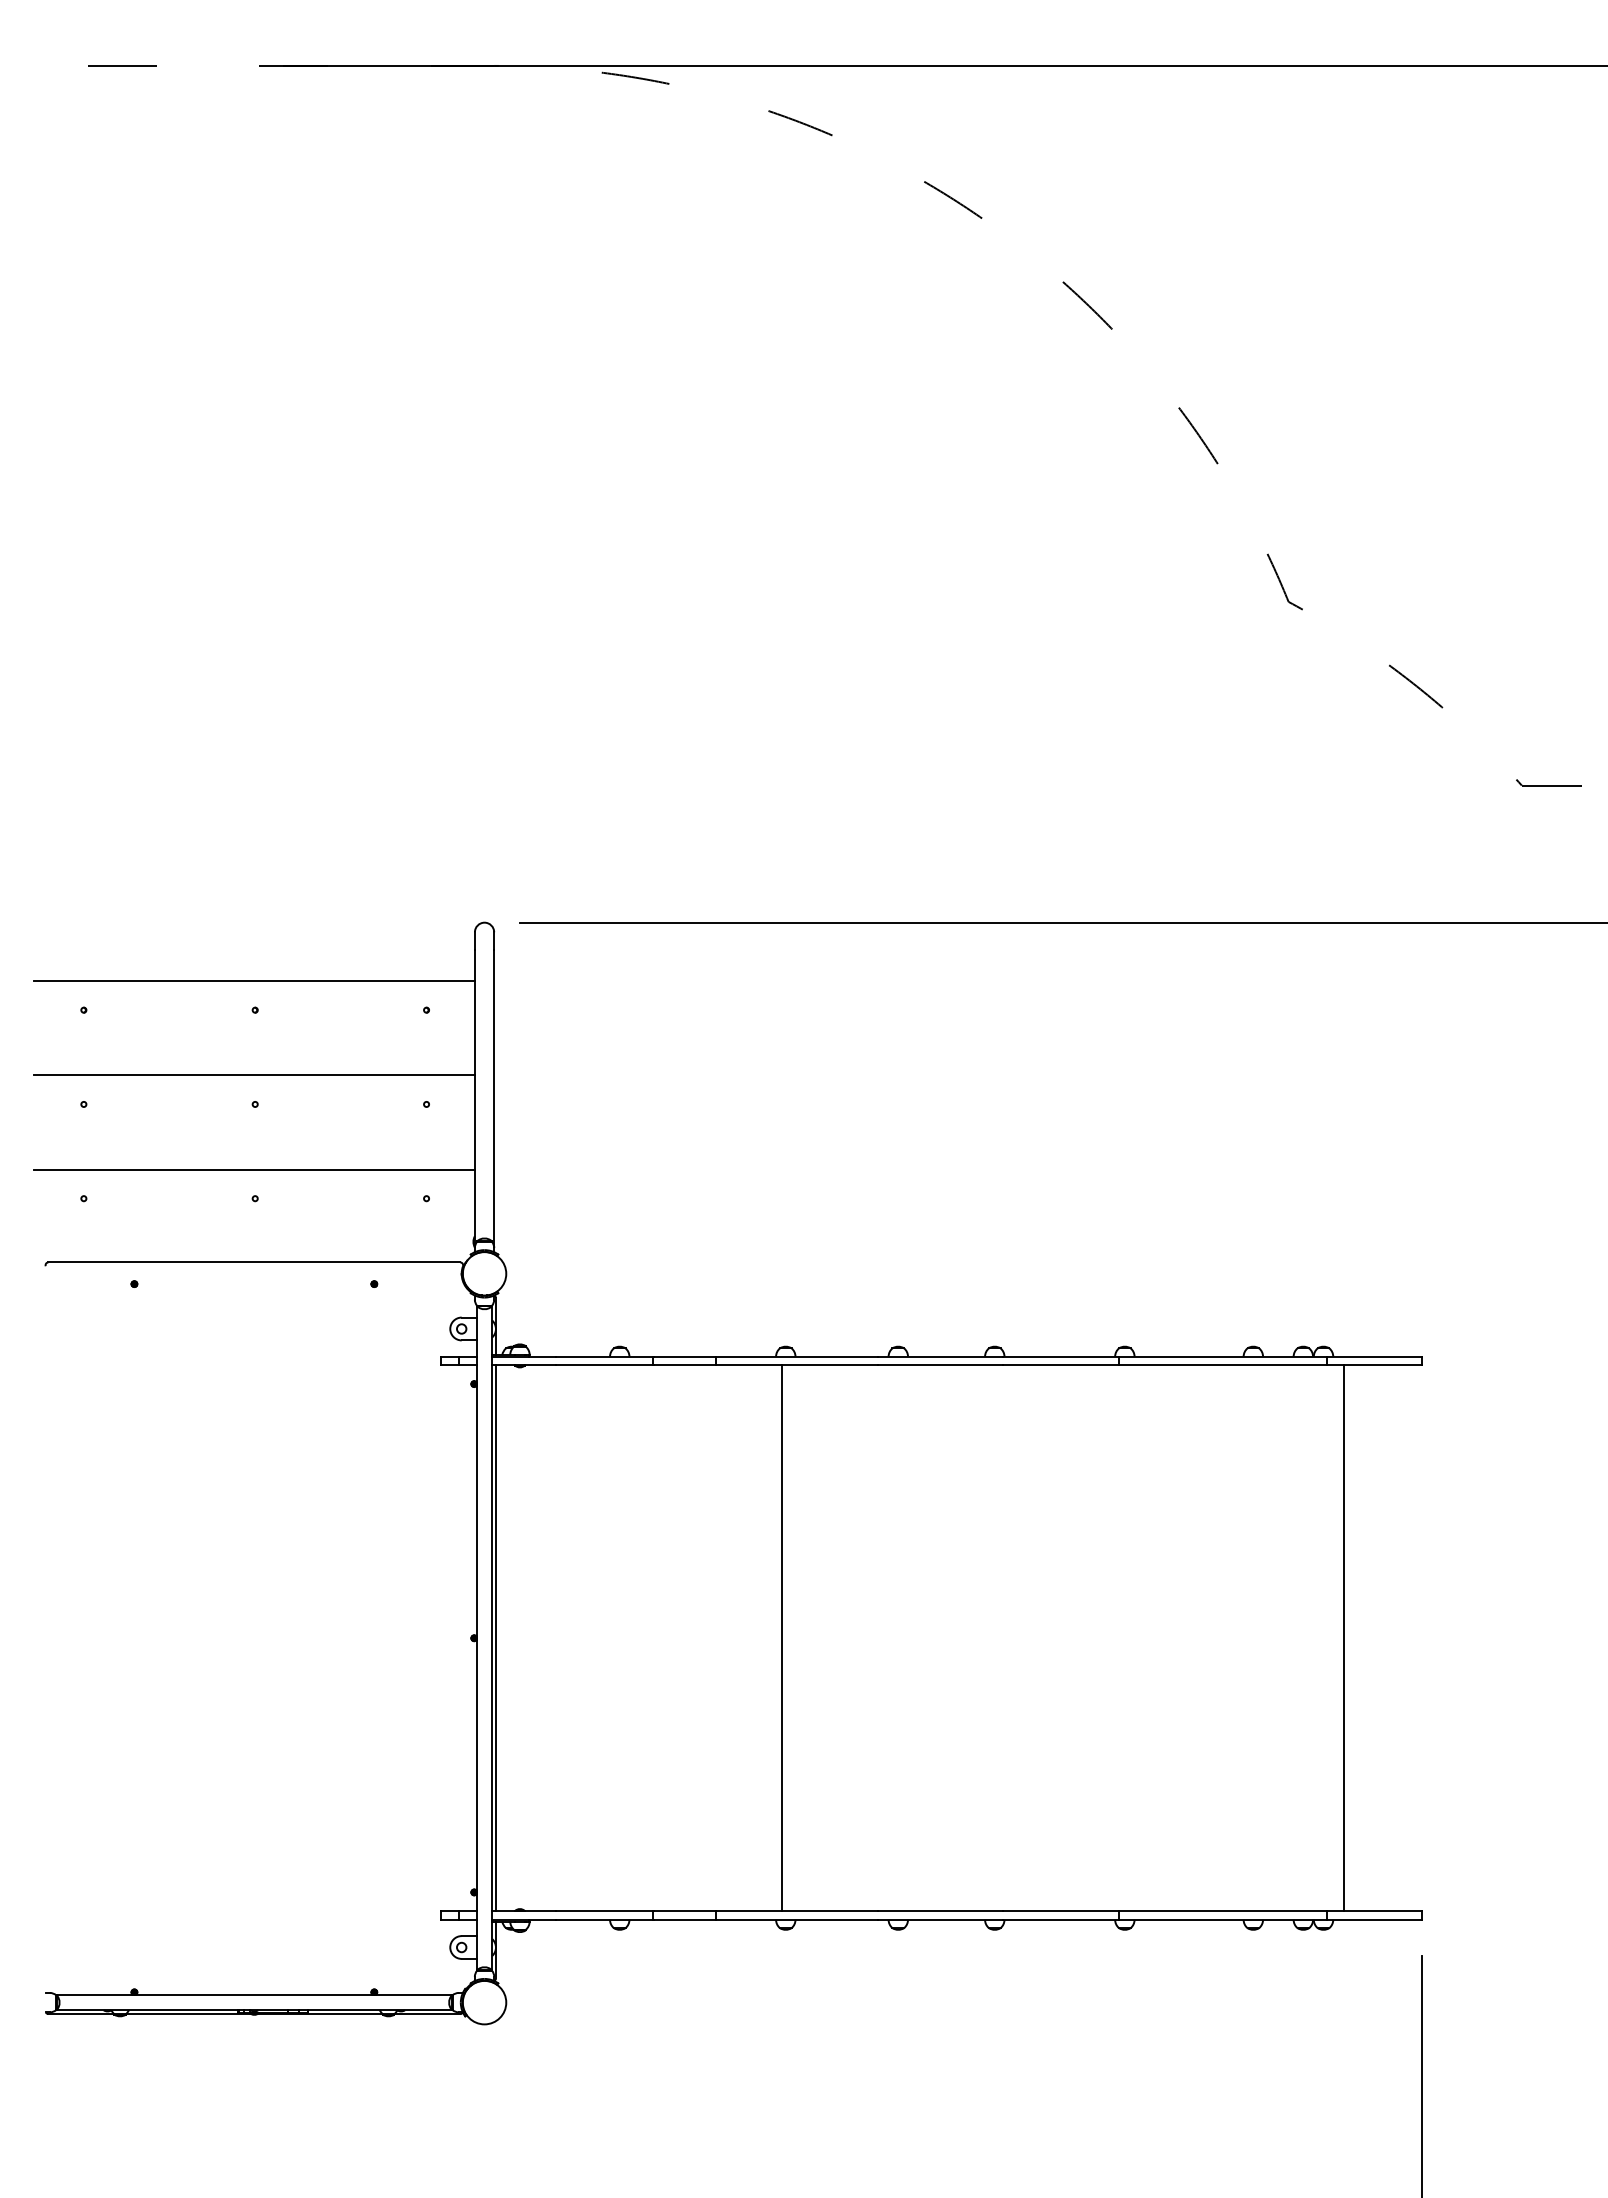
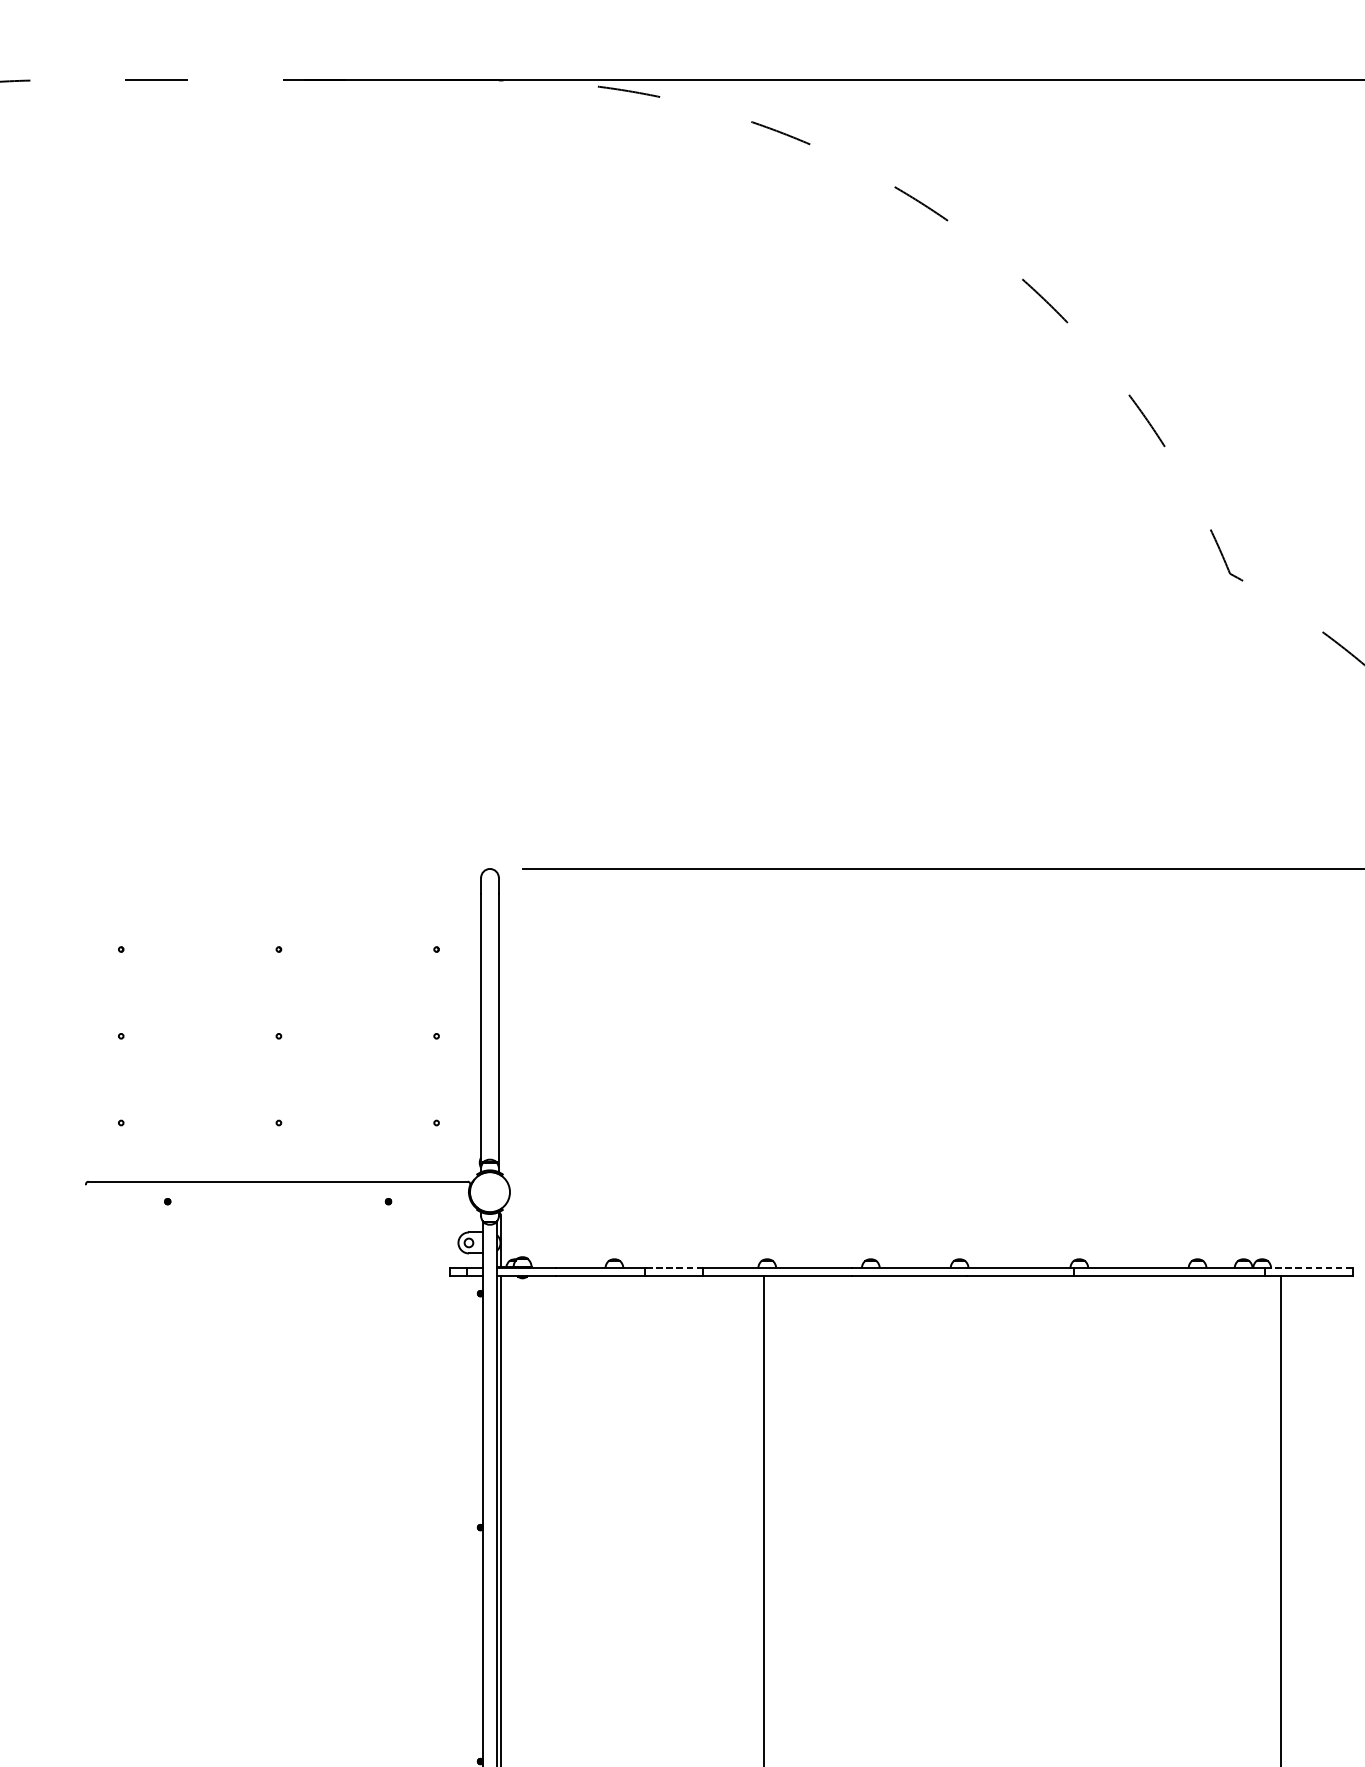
line: (253, 981) -> (277, 923), removed
line: (253, 1075) -> (277, 1009), removed
line: (253, 1169) -> (277, 1096), removed
line: (685, 1356) -> (674, 1268), solid -> dashed
line: (1373, 1356) -> (1308, 1268), solid -> dashed

